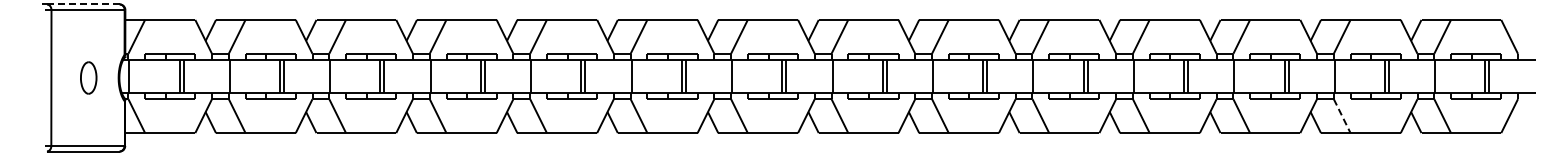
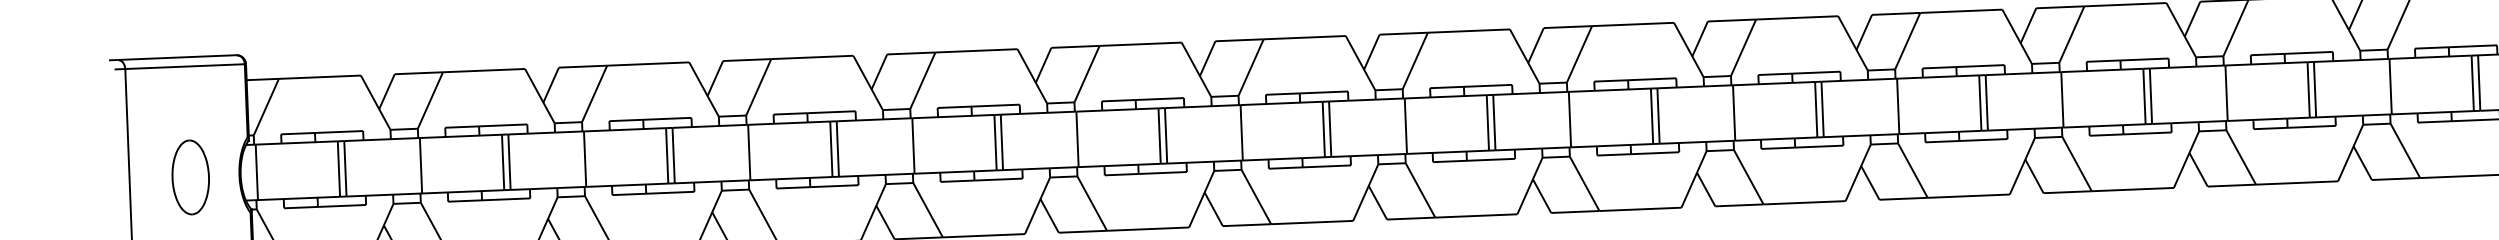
line: (83, 4) -> (177, 57), dashed -> solid
part: (88, 77) -> (190, 176), size x1.43
line: (1342, 116) -> (2241, 158), dashed -> solid

